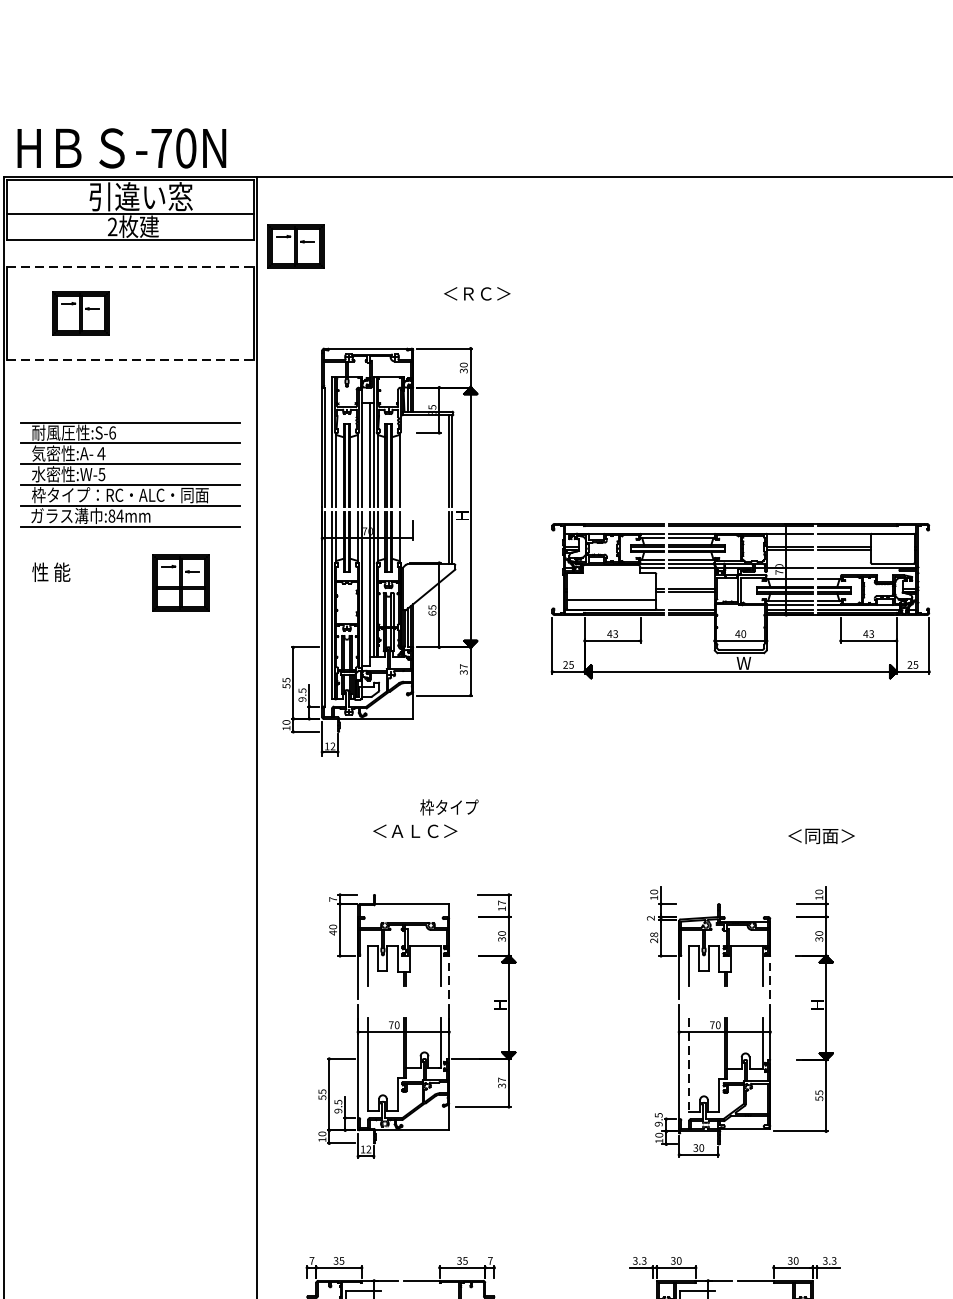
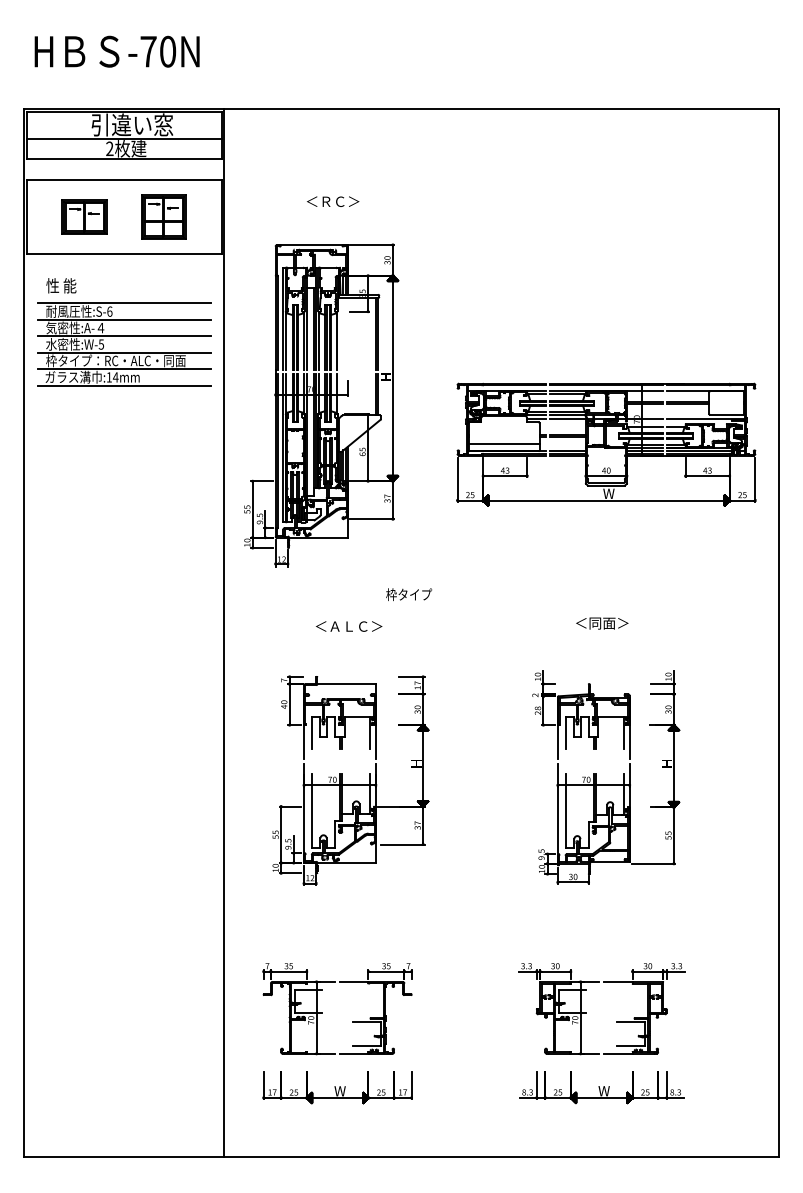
text: (121, 148) -> (116, 51), moved
part: (295, 245) -> (254, 163), removed
line: (131, 267) -> (124, 180), dashed -> solid
text: (477, 293) -> (333, 201), moved
line: (131, 360) -> (124, 254), dashed -> solid
text: (110, 516) -> (108, 377), :84mm -> :14mm
text: (51, 571) -> (61, 285), moved
part: (180, 582) -> (163, 216), moved
text: (449, 807) -> (409, 594), moved
text: (821, 836) -> (602, 623), moved
line: (448, 976) -> (375, 741), dashed -> solid
line: (769, 976) -> (629, 741), dashed -> solid
line: (688, 1065) -> (565, 811), dashed -> solid

